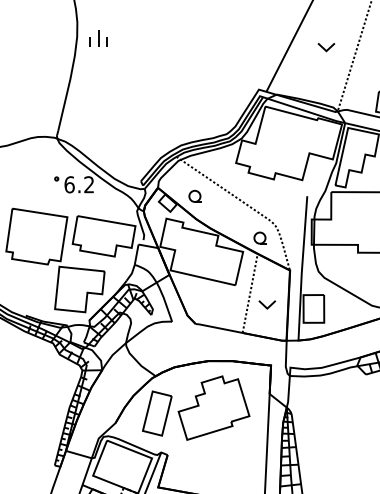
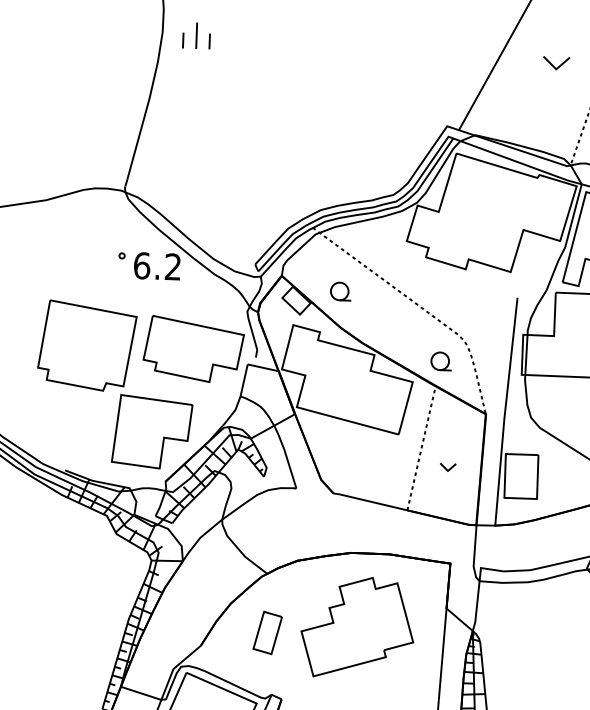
part: (267, 304) -> (448, 466), size x0.6
part: (157, 413) -> (267, 632), size x0.6

